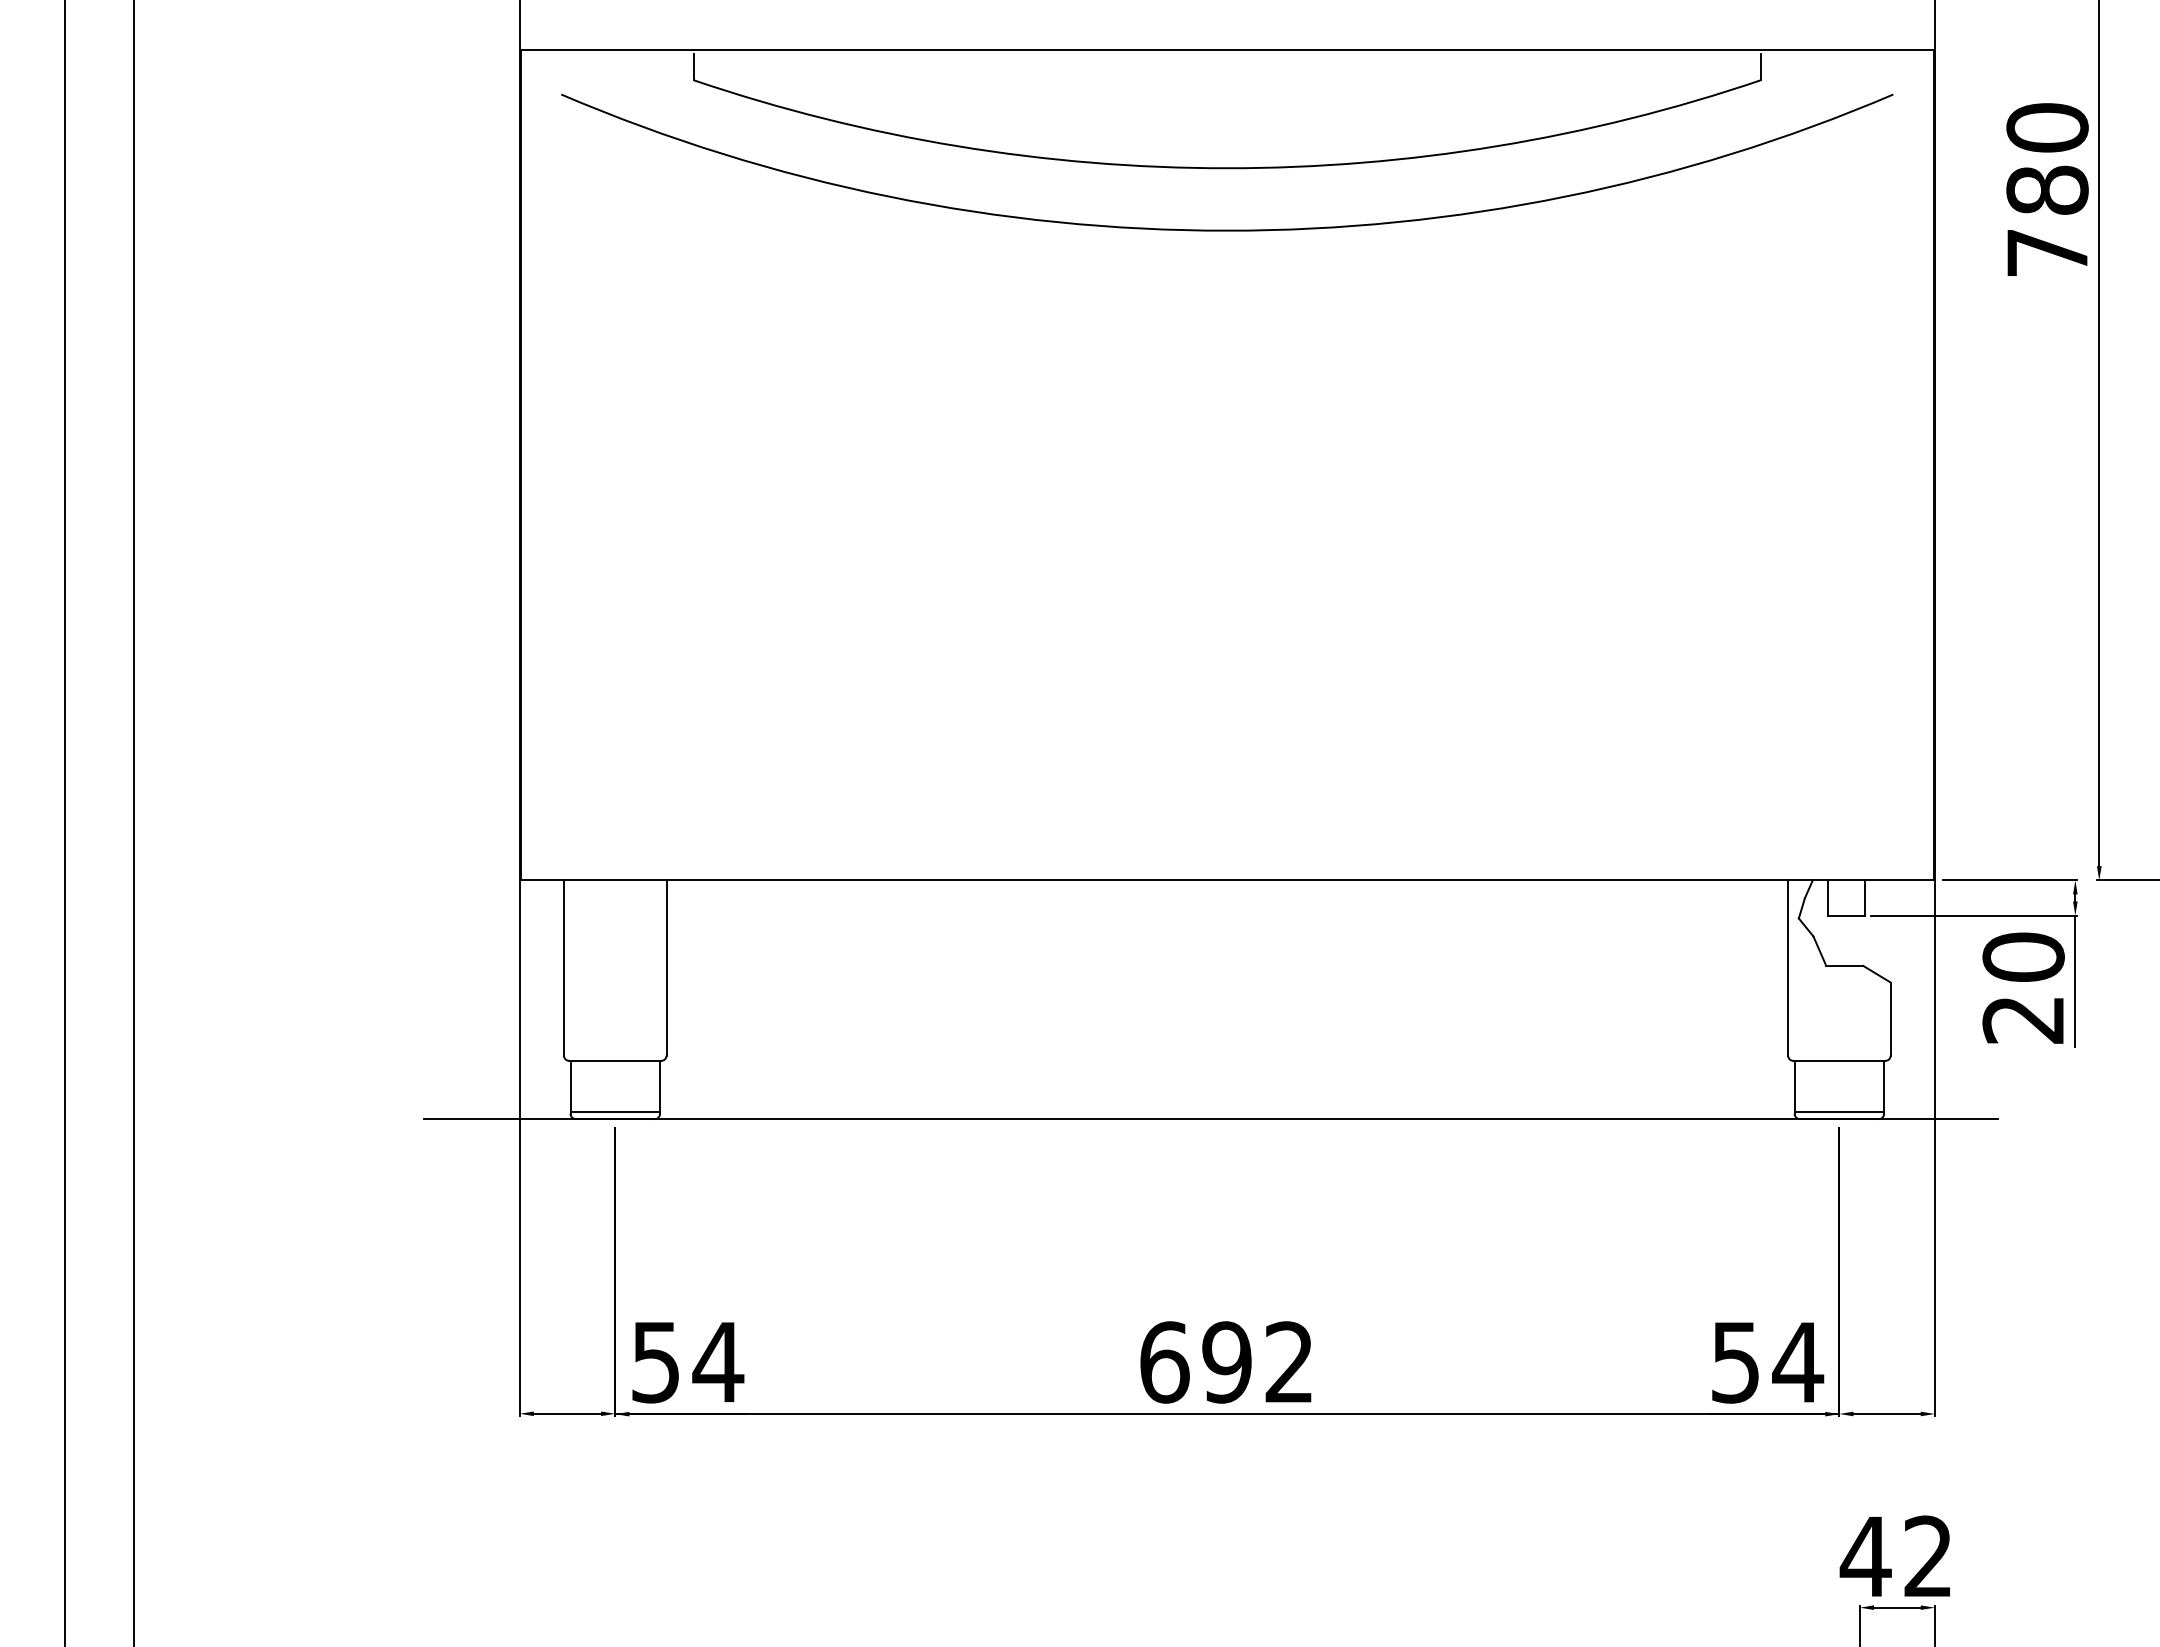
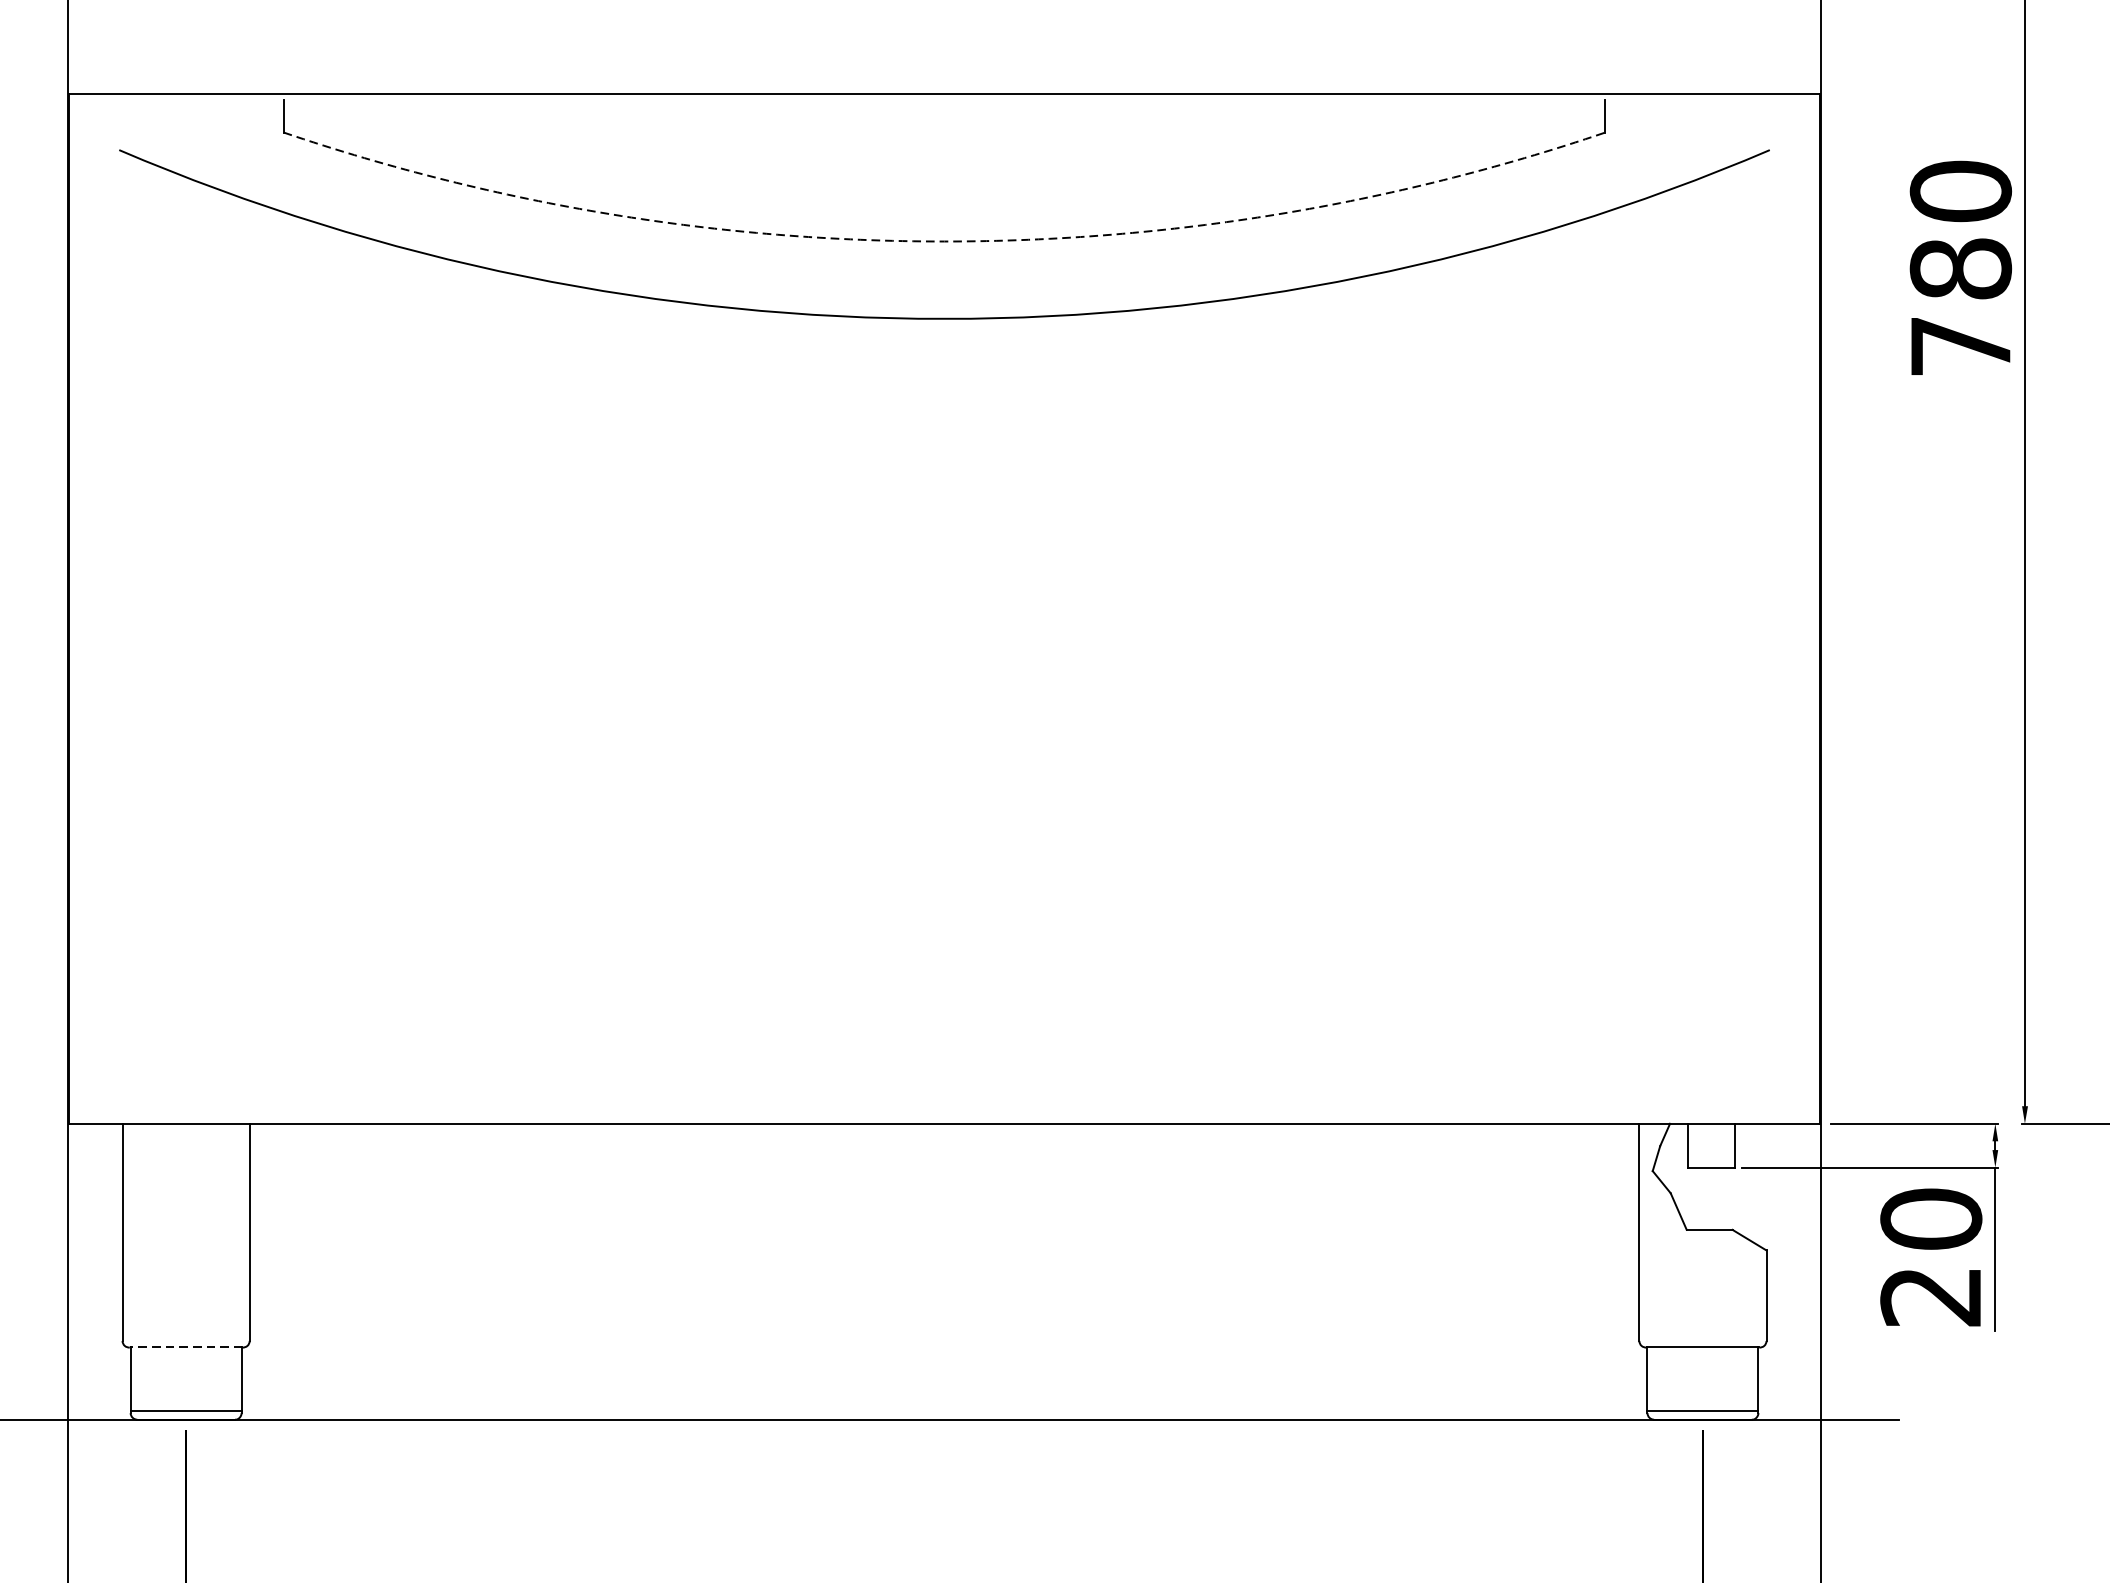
arc: (1227, 168) -> (944, 241), solid -> dashed
line: (614, 1060) -> (185, 1347), solid -> dashed

